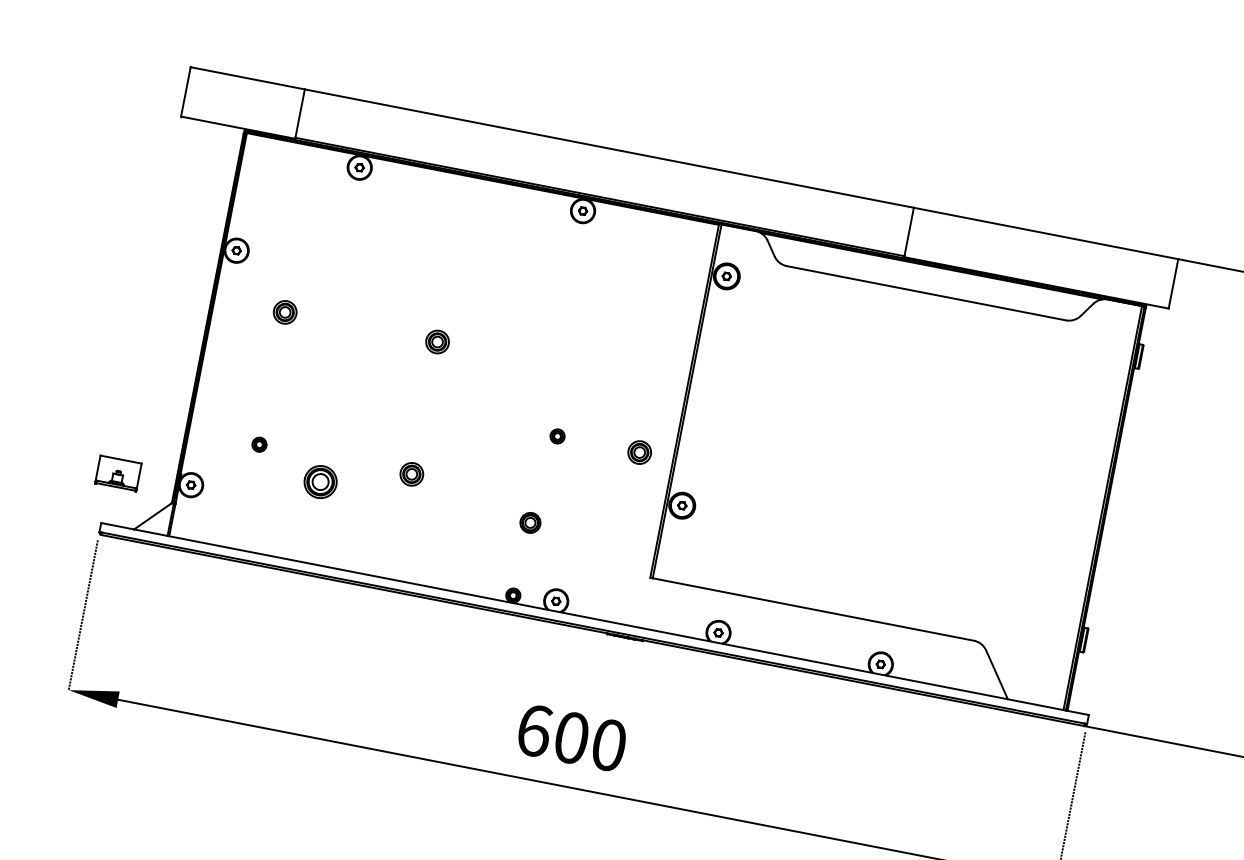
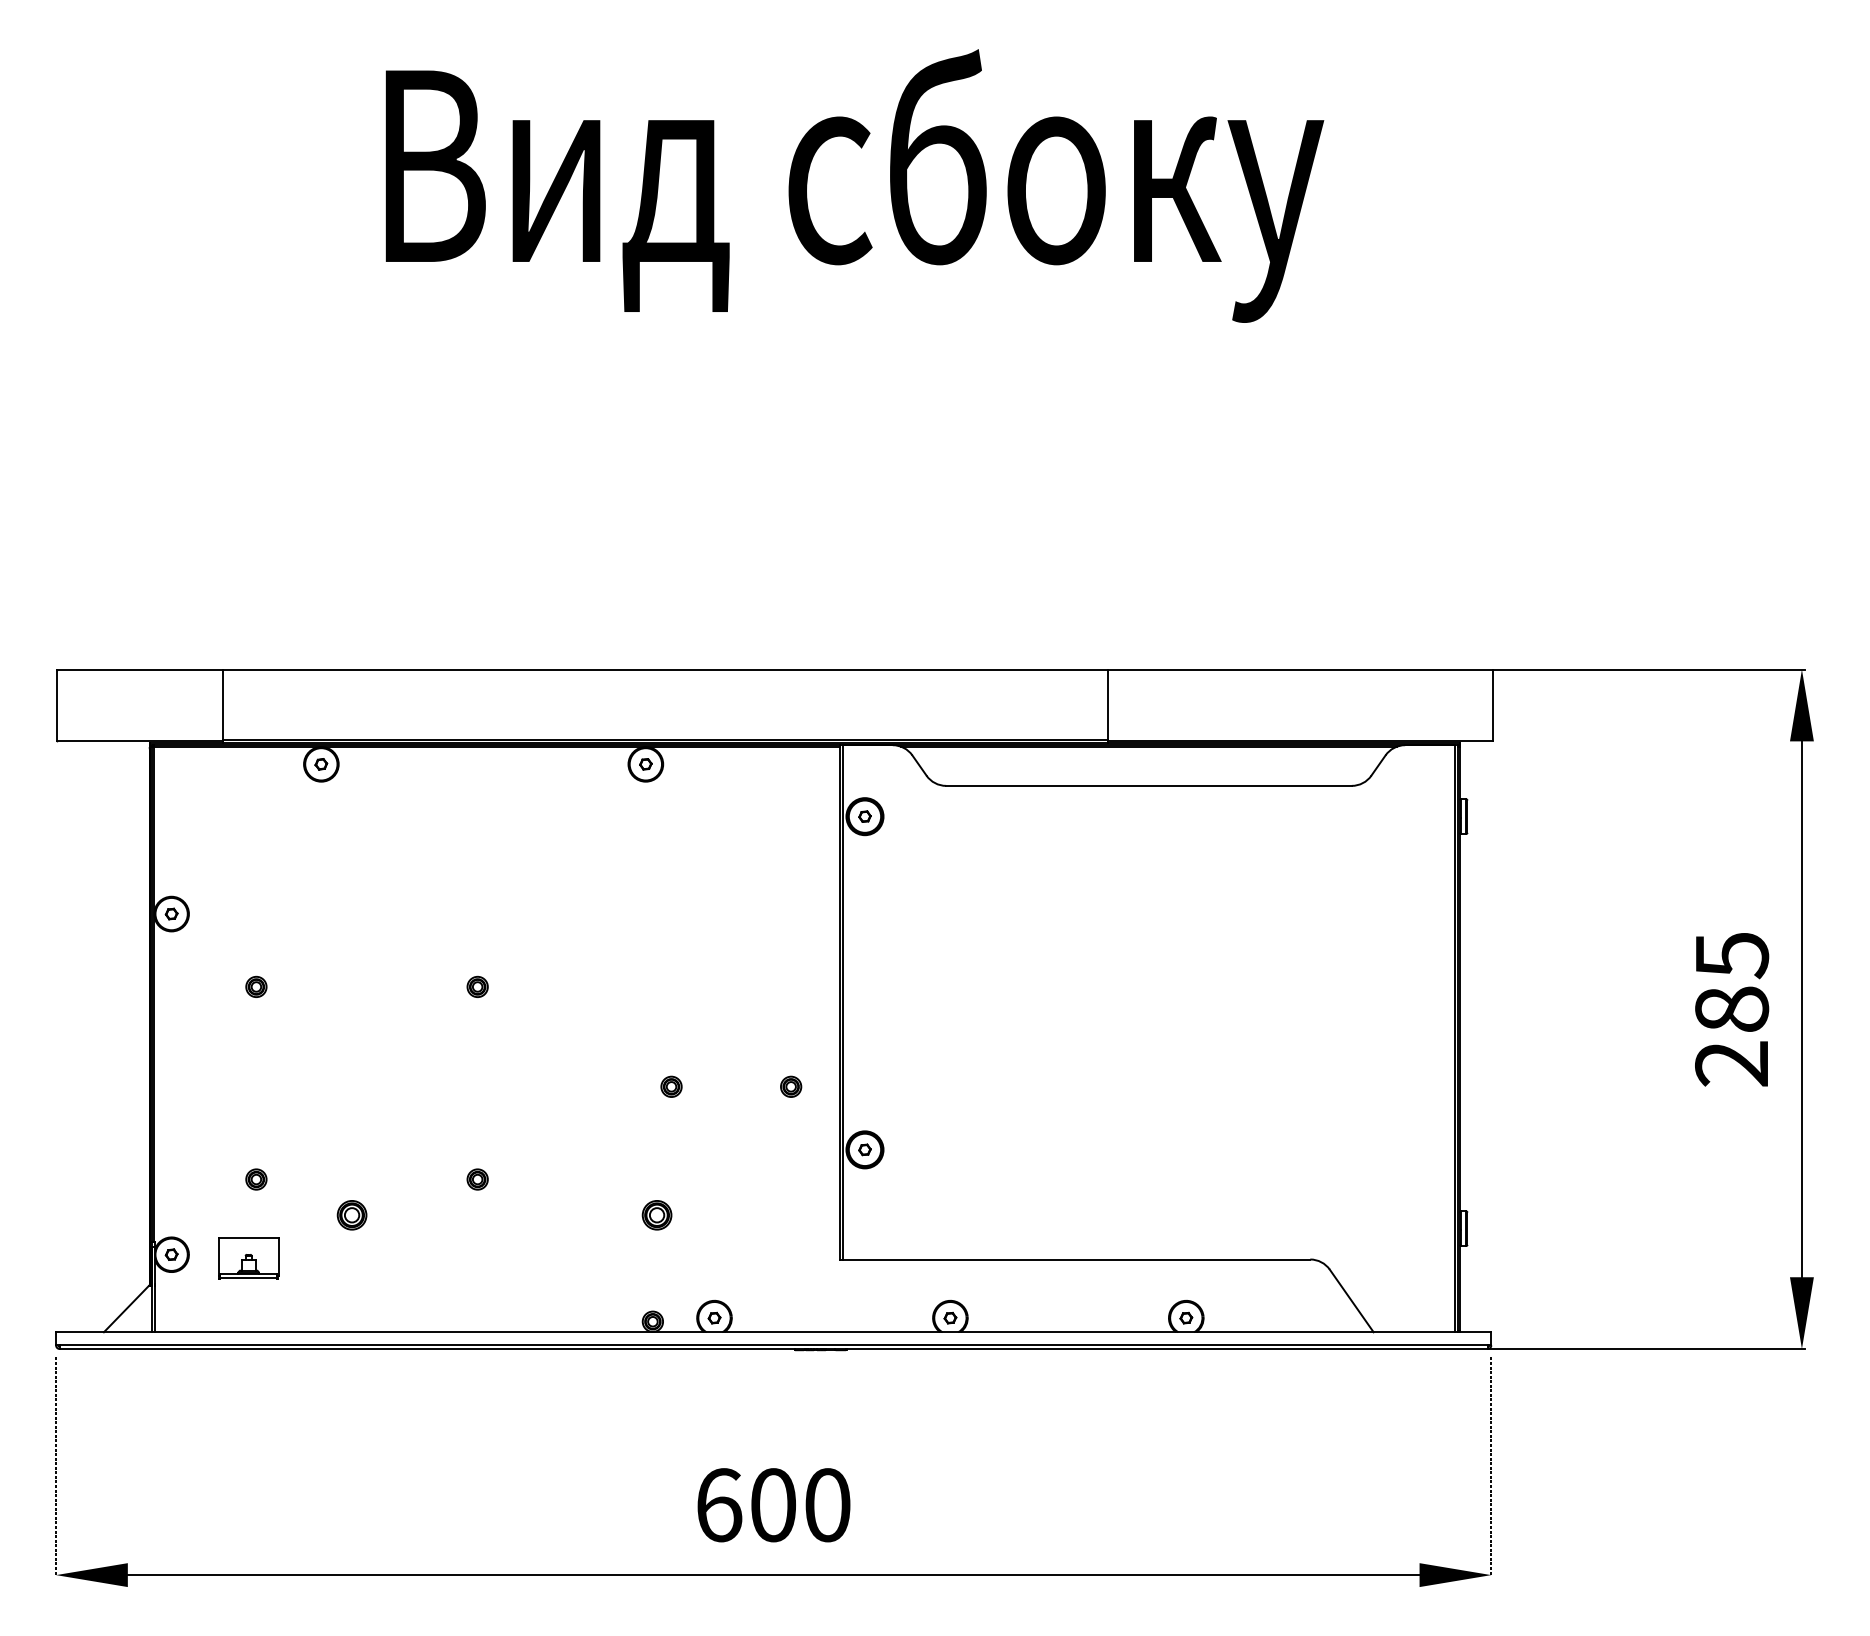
part: (285, 311) -> (256, 986), size x0.62
part: (437, 341) -> (477, 986), size x0.62
part: (640, 452) -> (791, 1086), size x0.62
part: (118, 473) -> (248, 1258), moved
part: (411, 474) -> (477, 1179), size x0.62
part: (320, 482) -> (351, 1215), size x0.62

